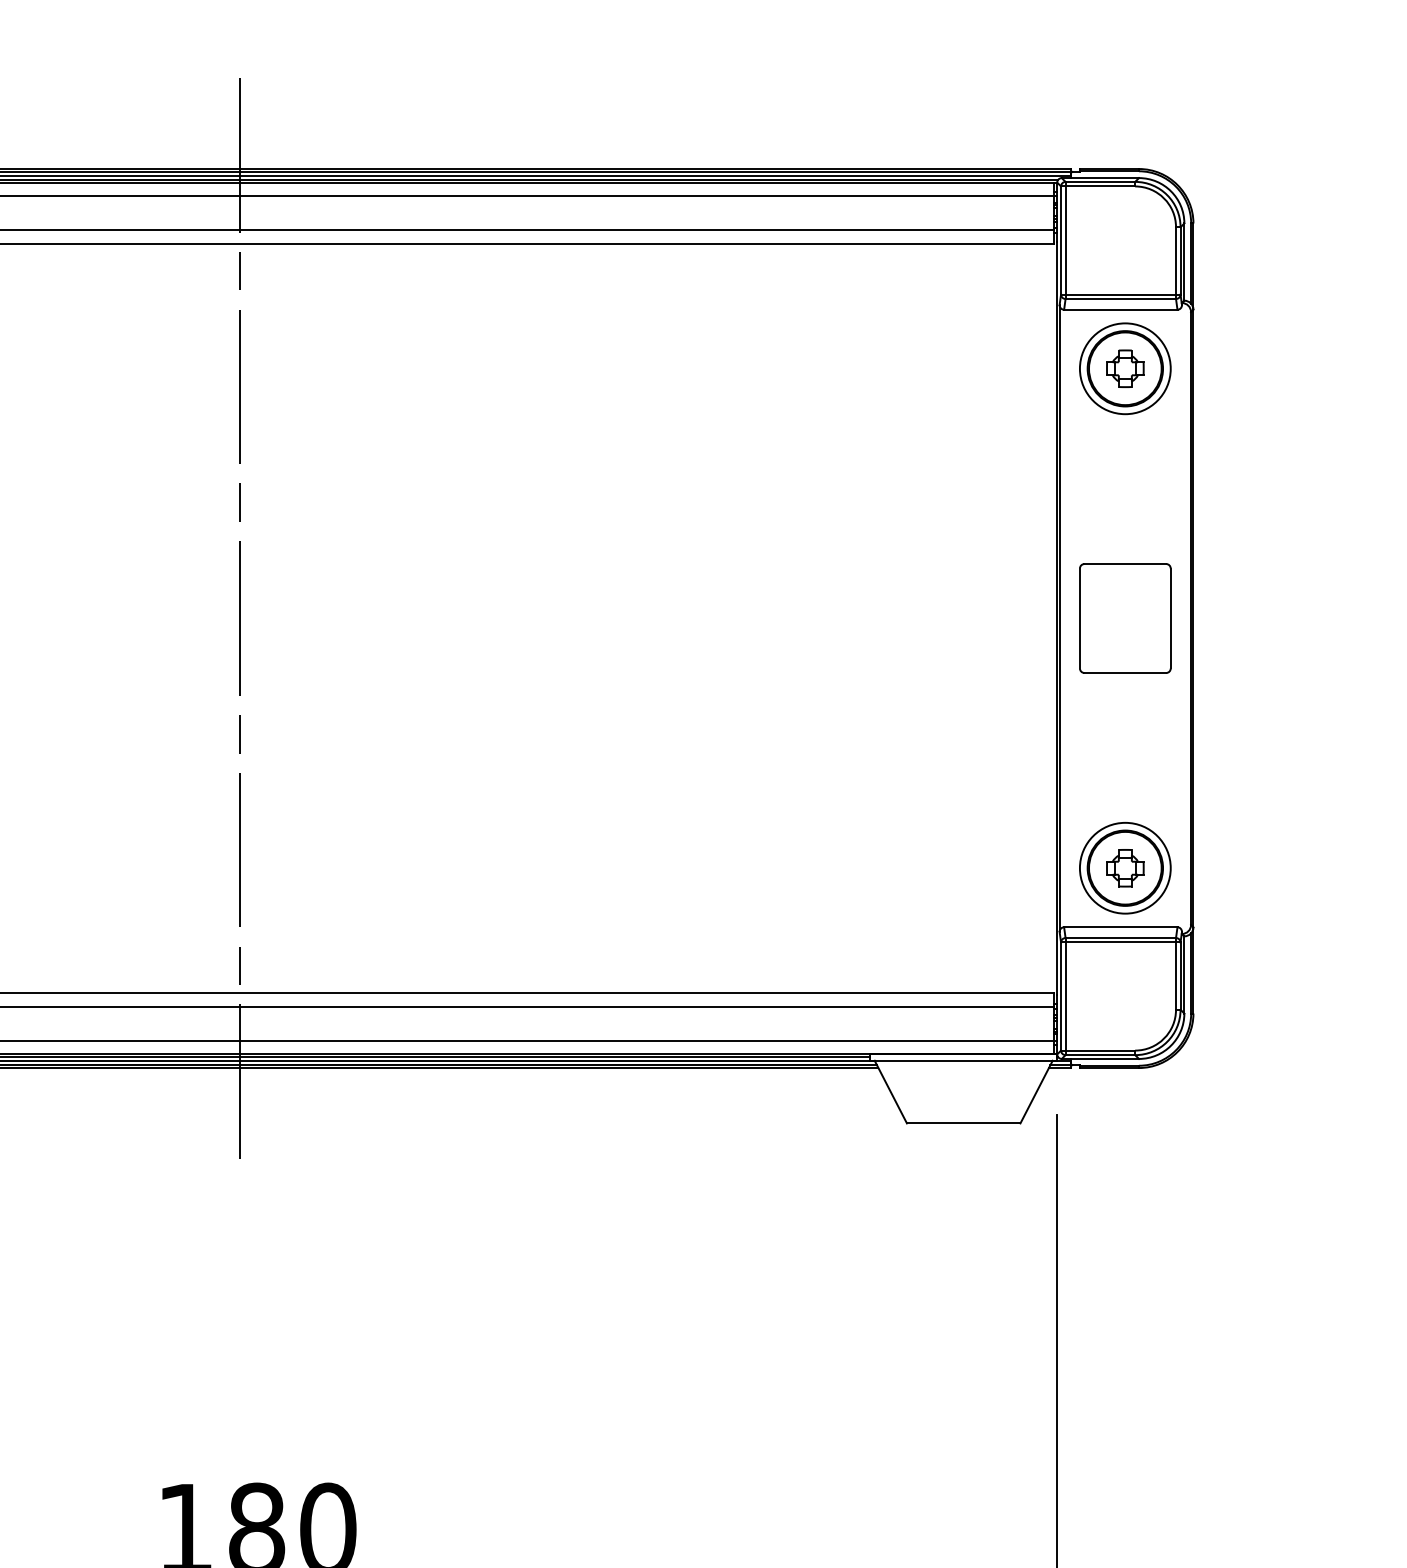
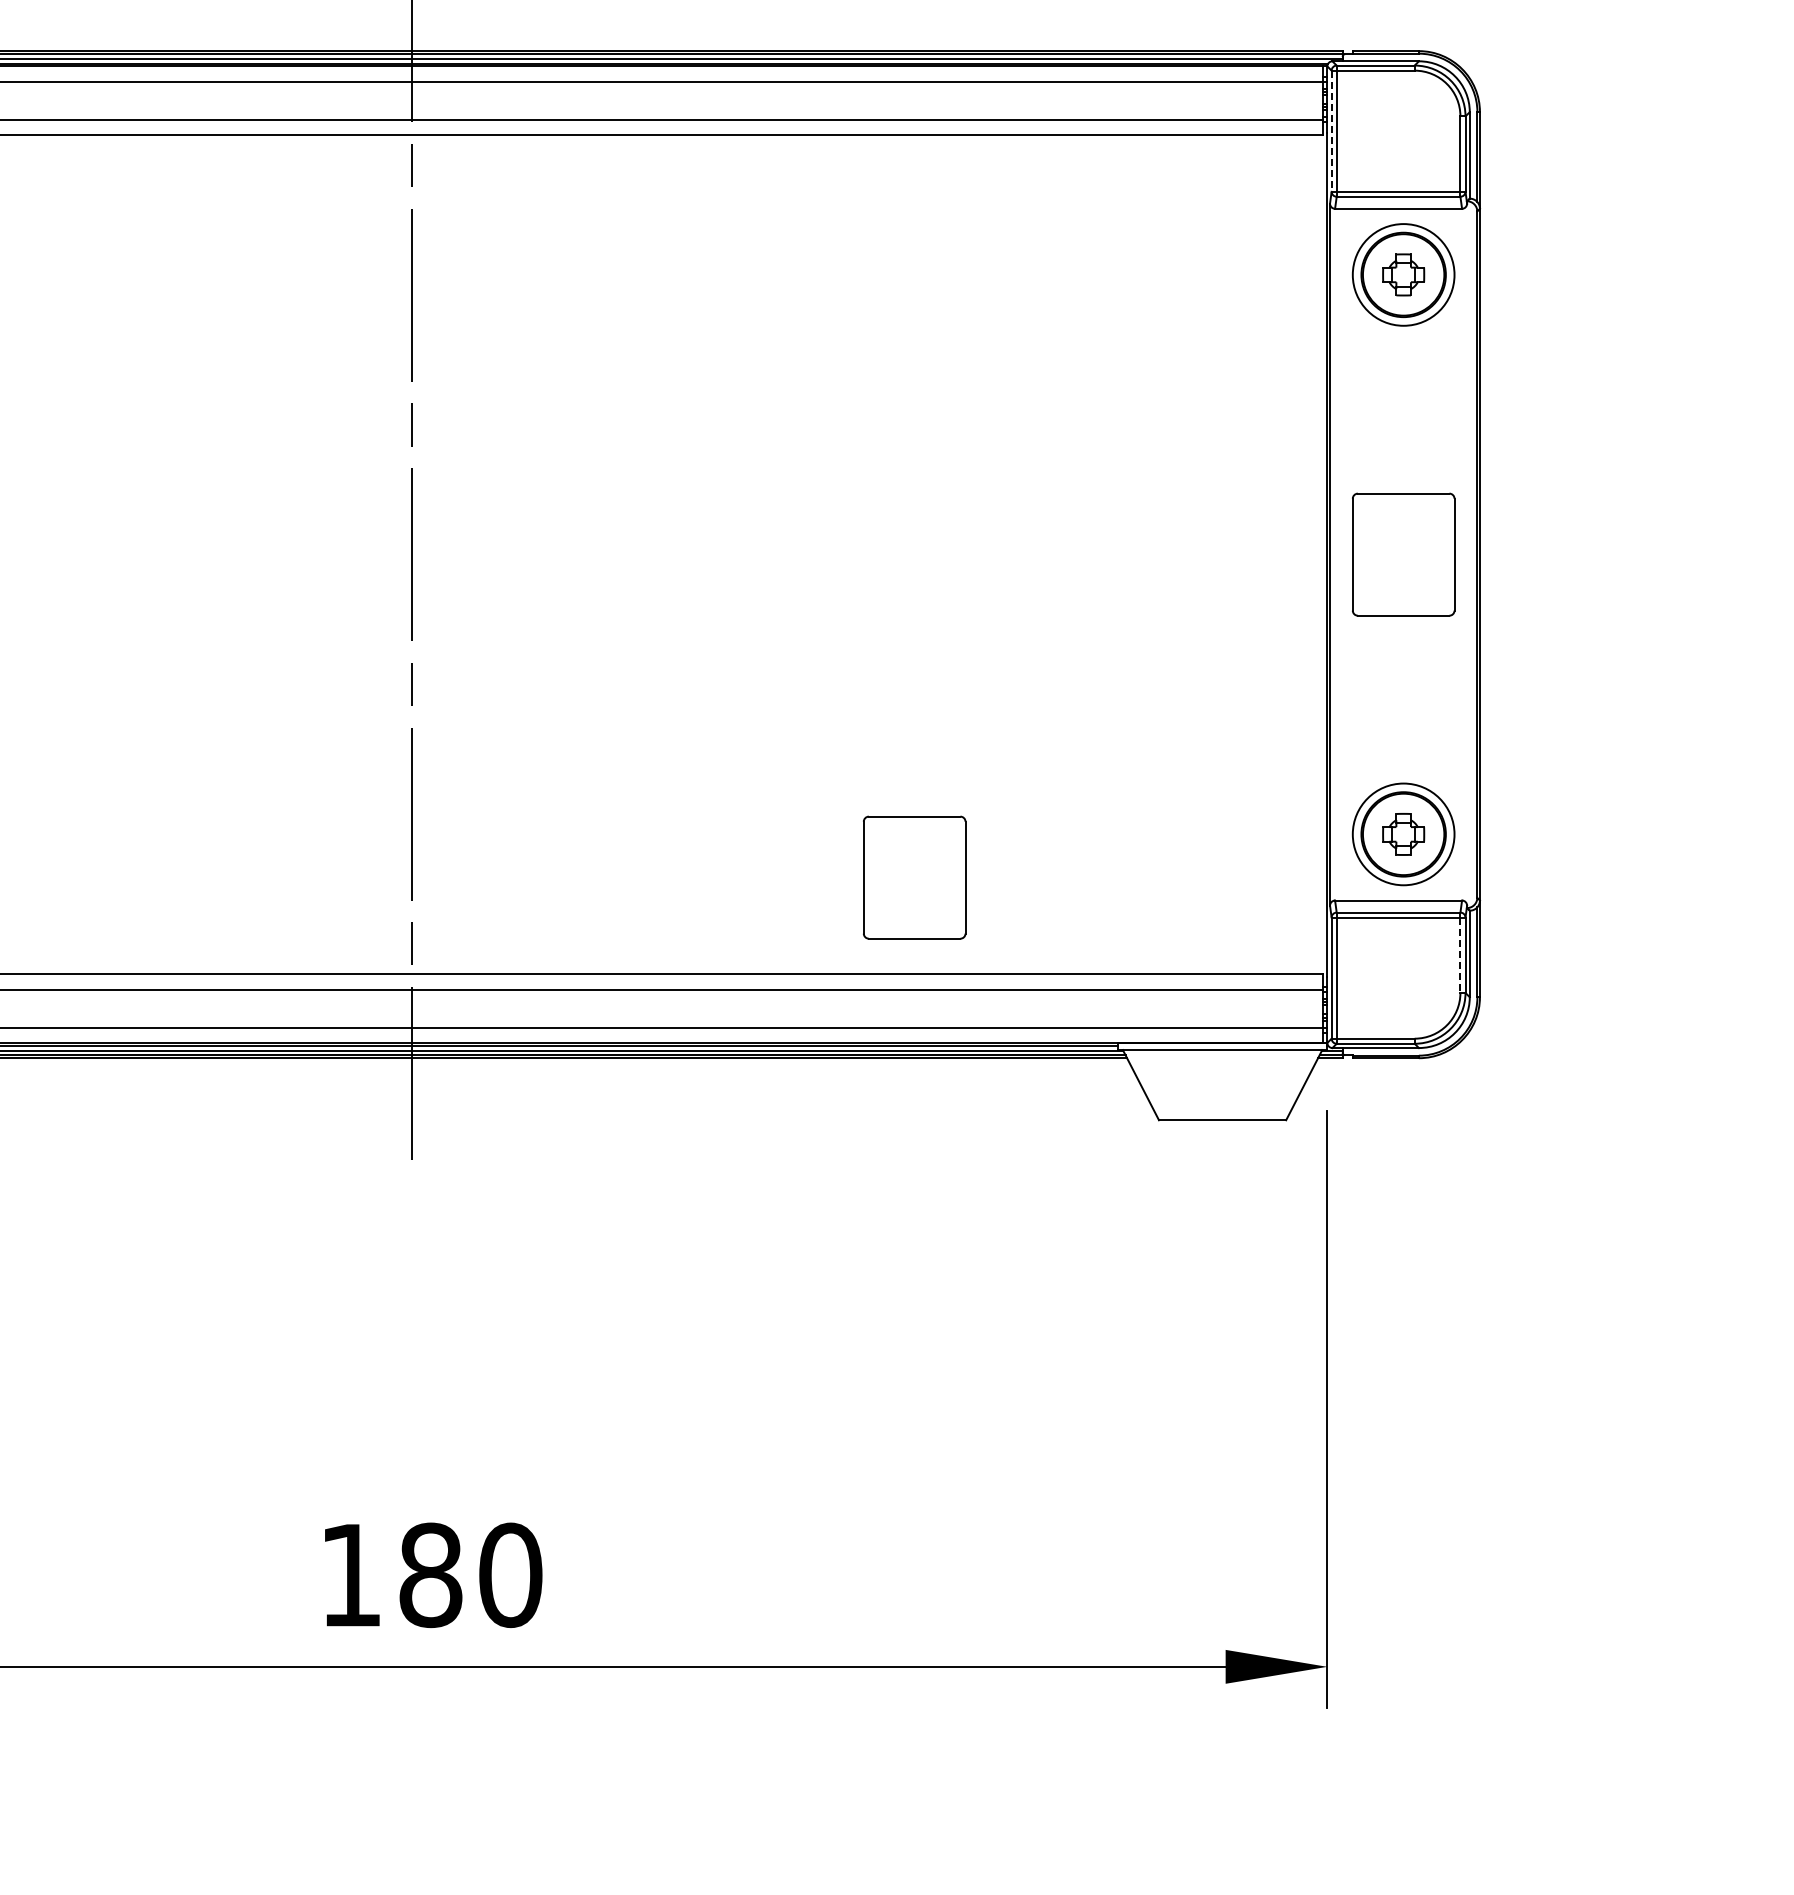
line: (1060, 240) -> (1331, 131), solid -> dashed
part: (688, 906) -> (914, 877), added
line: (1176, 976) -> (1460, 955), solid -> dashed

